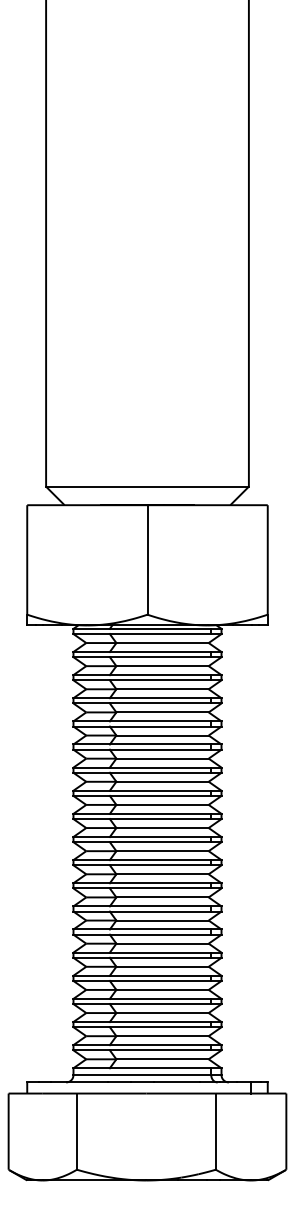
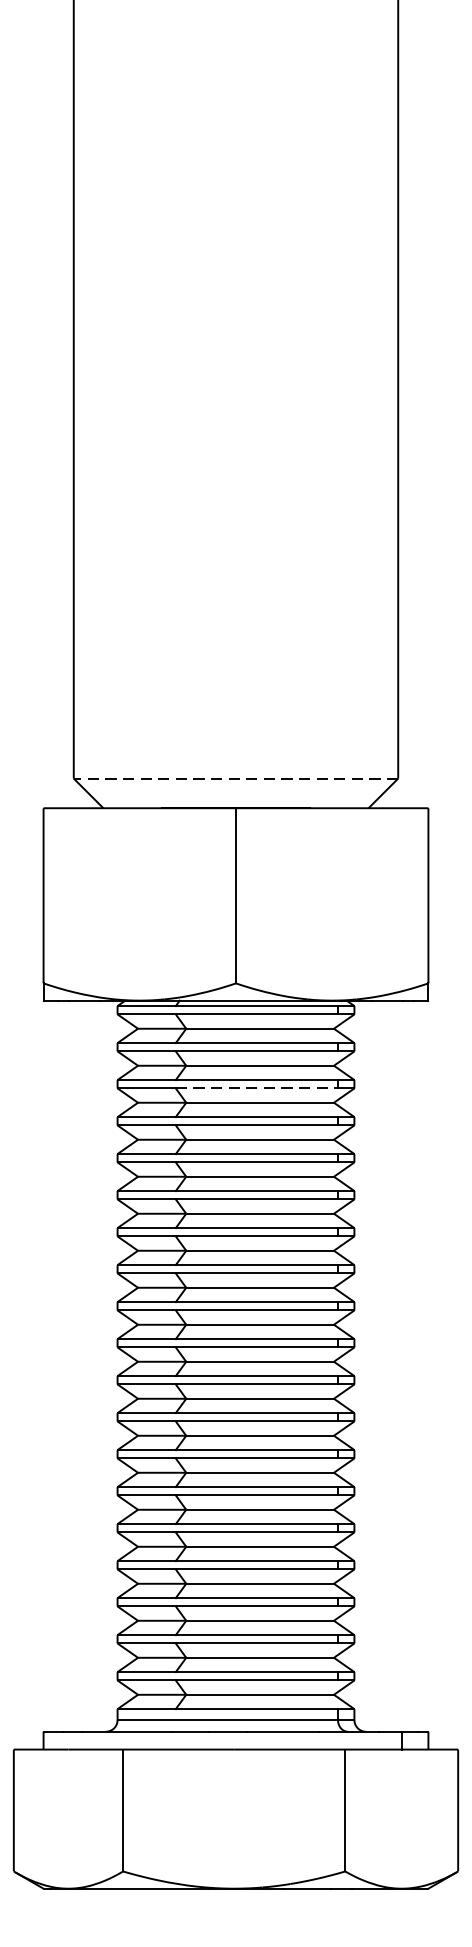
line: (147, 486) -> (236, 778), solid -> dashed
line: (160, 680) -> (256, 1088), solid -> dashed

